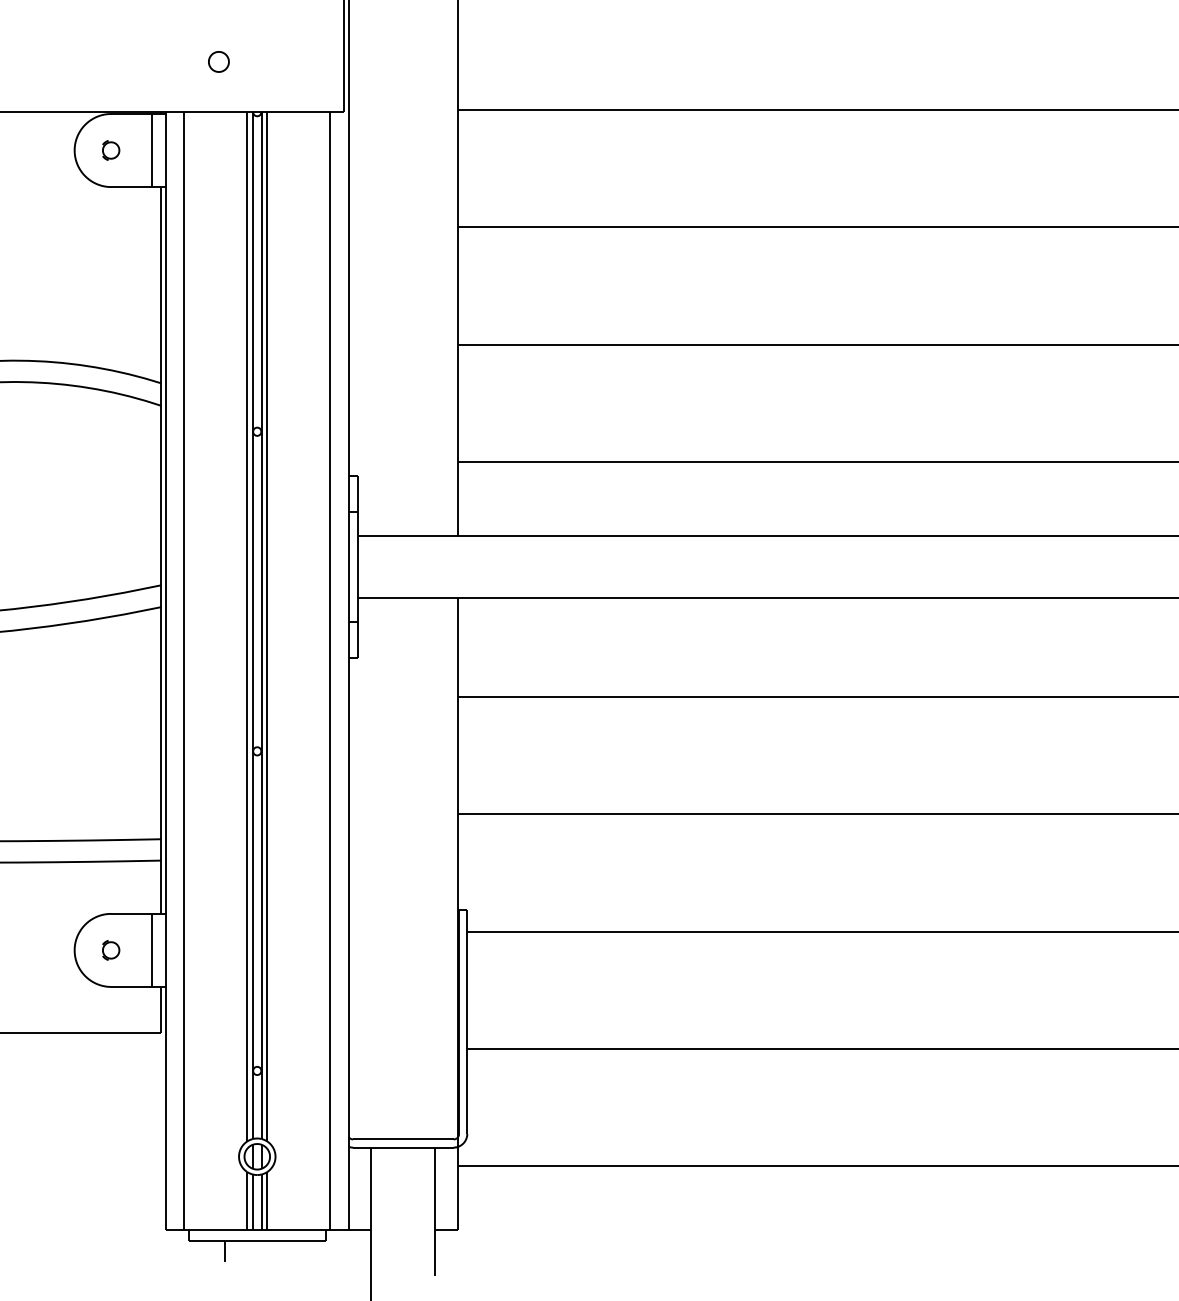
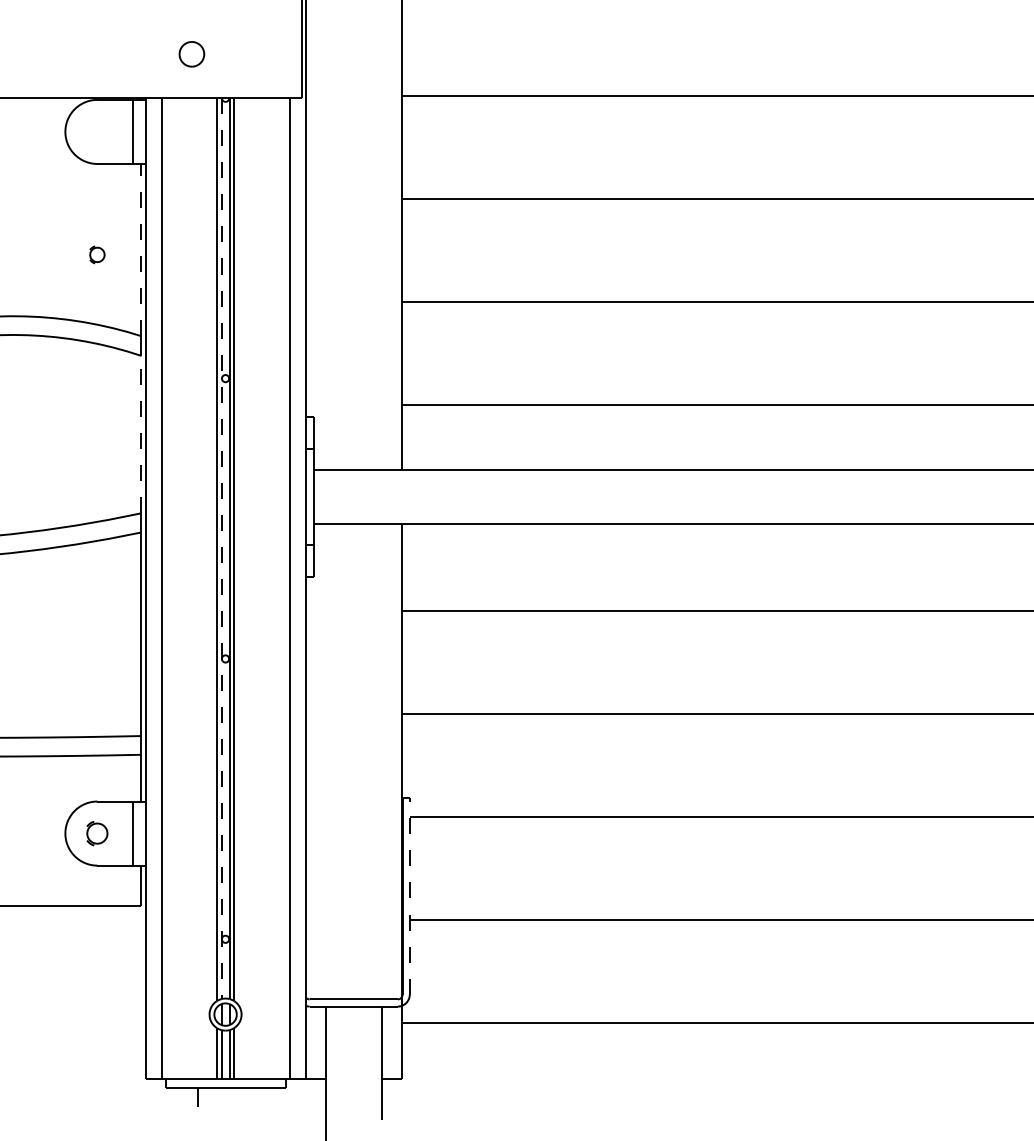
part: (218, 61) -> (191, 53), size x1.4
part: (111, 150) -> (97, 254), moved
line: (161, 284) -> (141, 249), solid -> dashed
line: (161, 495) -> (141, 434), solid -> dashed
line: (252, 626) -> (221, 549), solid -> dashed
part: (111, 950) -> (97, 833), size x1.4
line: (466, 1021) -> (409, 895), solid -> dashed

